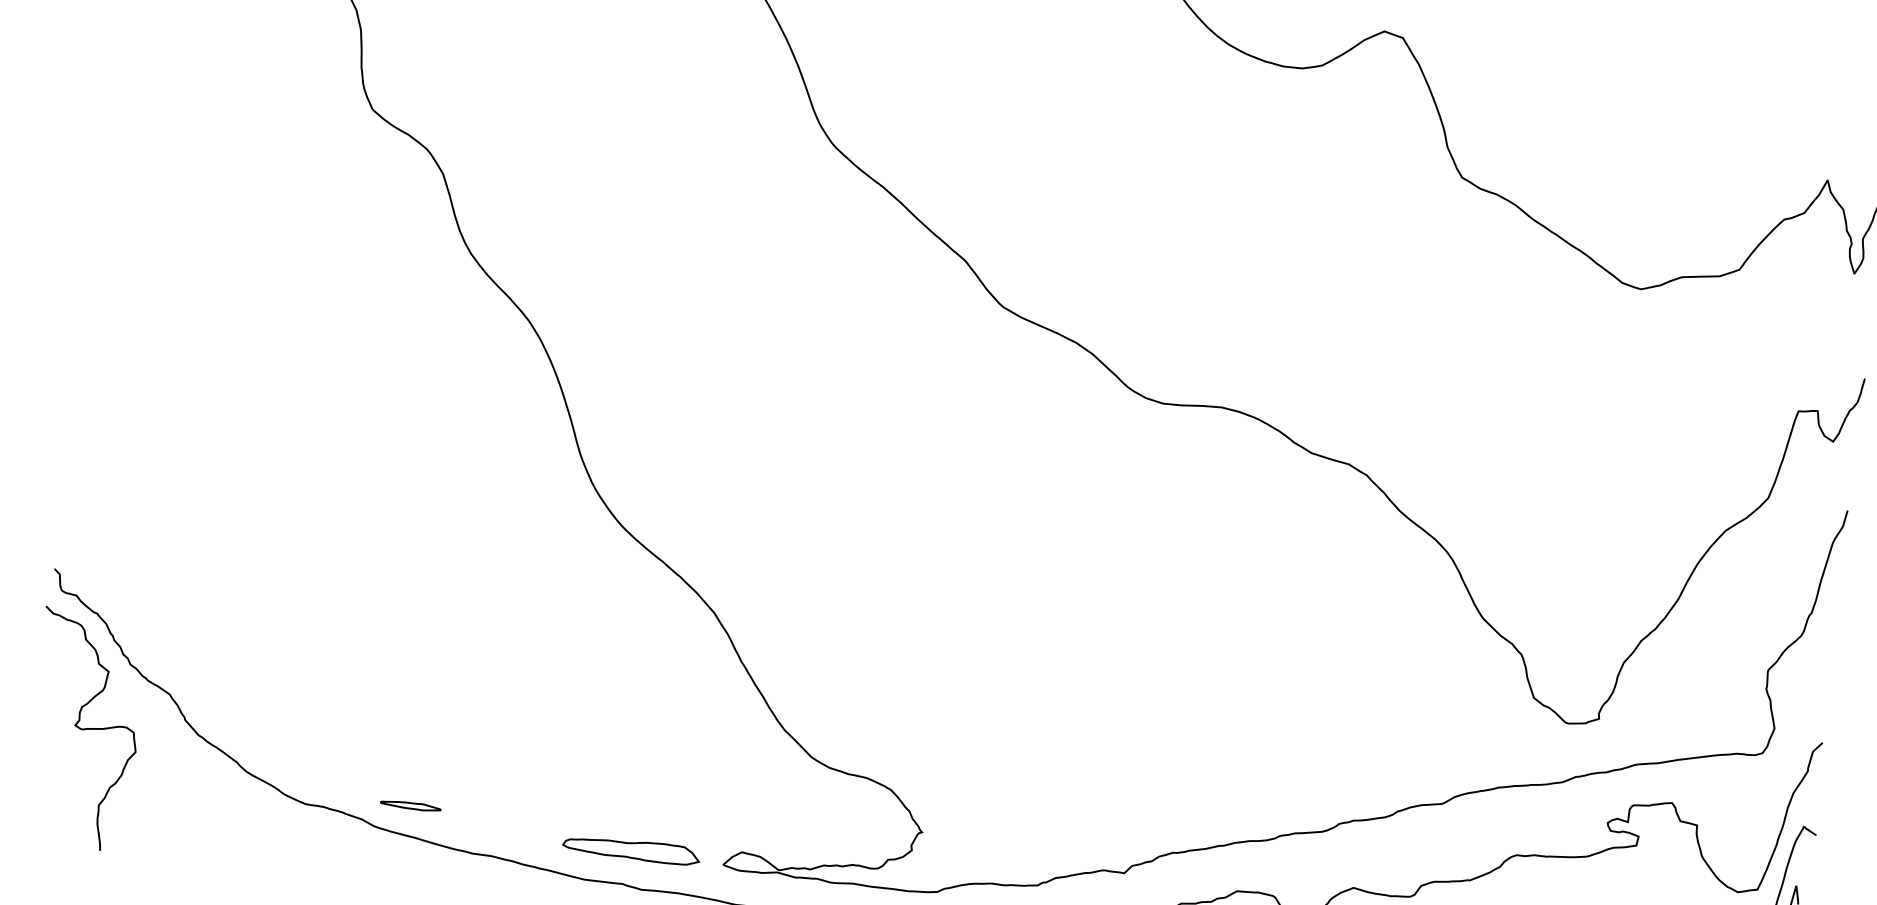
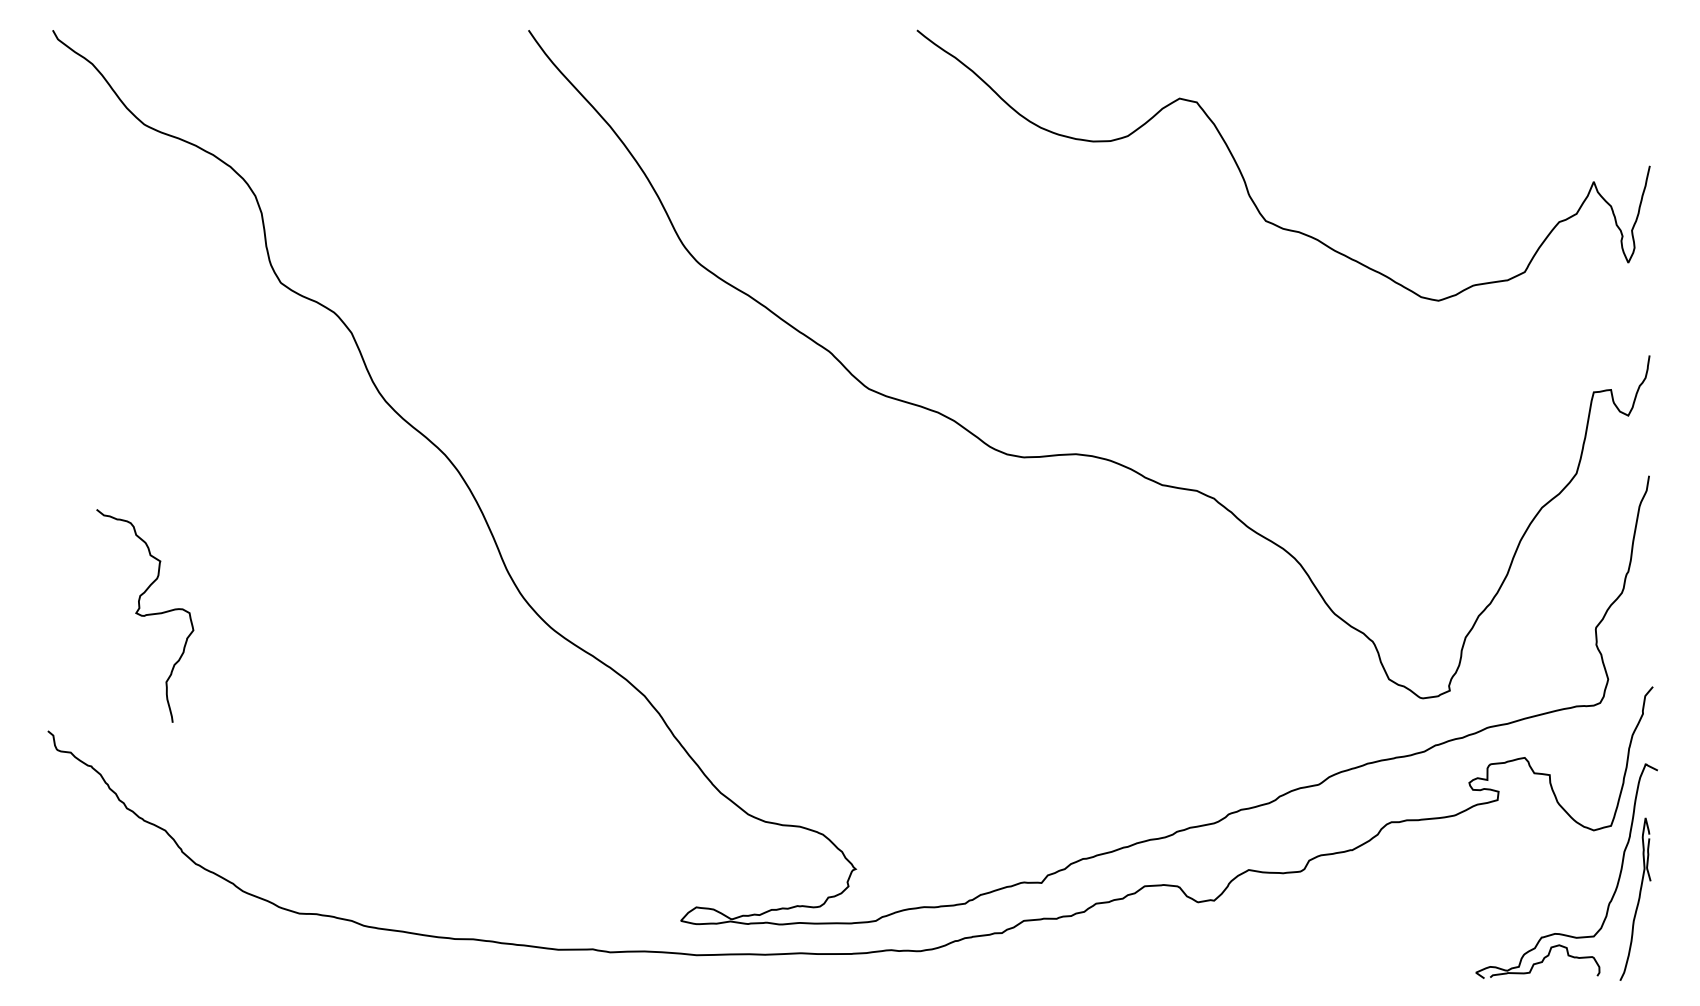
curve: (85, 729) -> (145, 615), moved
part: (411, 805) -> (394, 902), removed
part: (631, 849) -> (597, 917), removed

